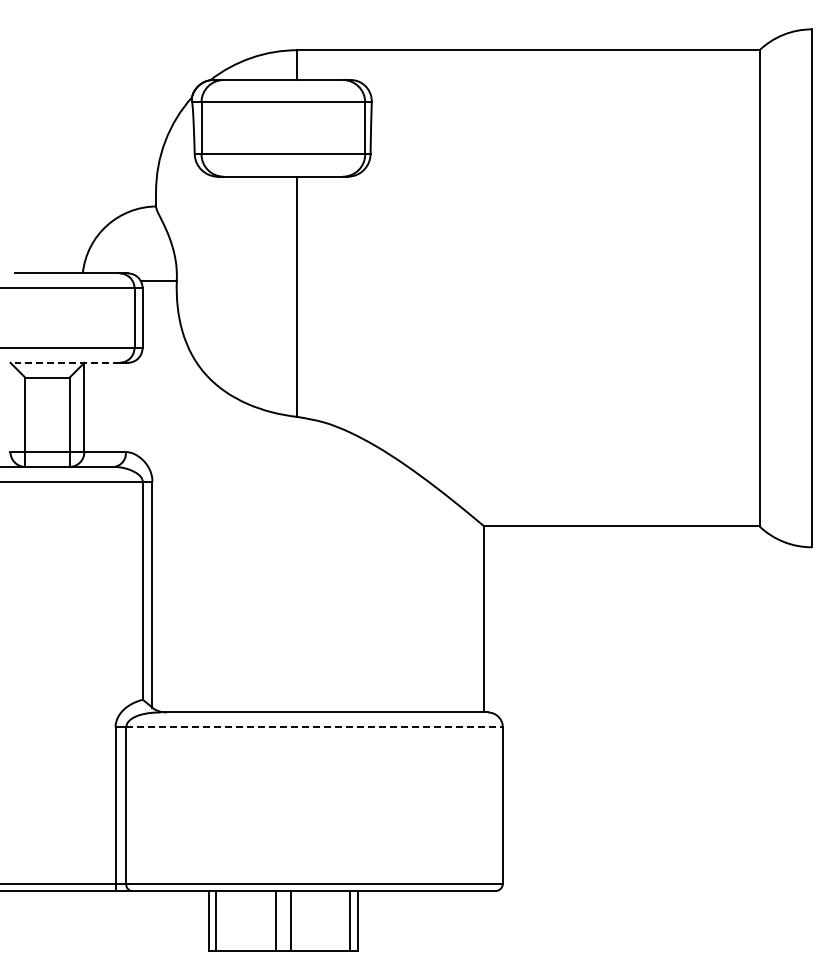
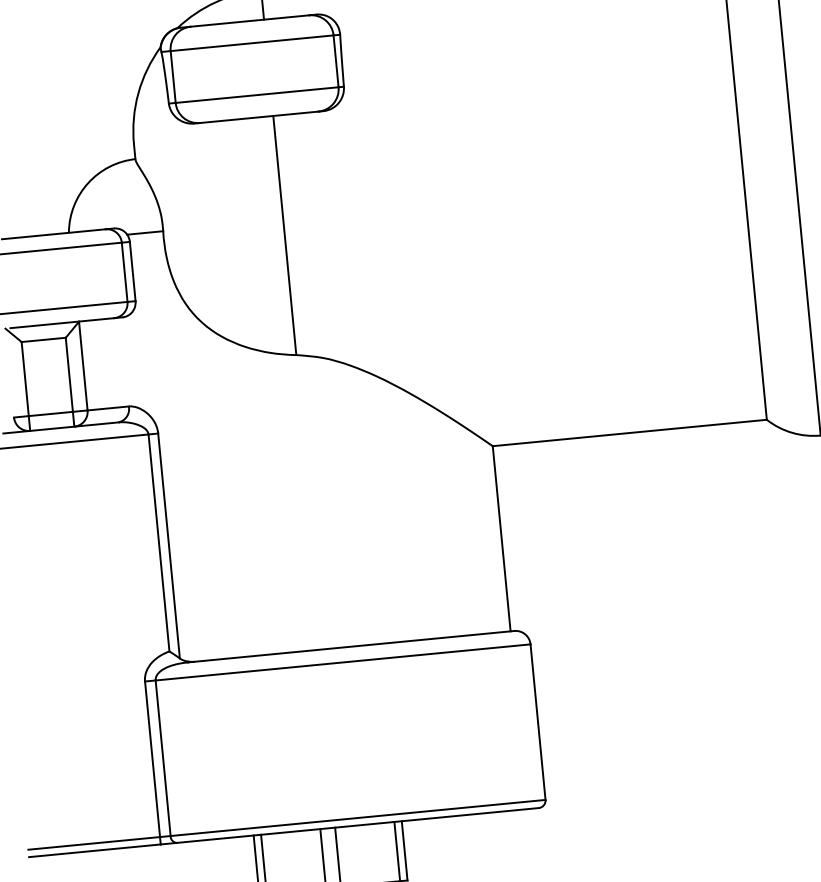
line: (67, 362) -> (62, 322), dashed -> solid
line: (315, 727) -> (344, 662), dashed -> solid

